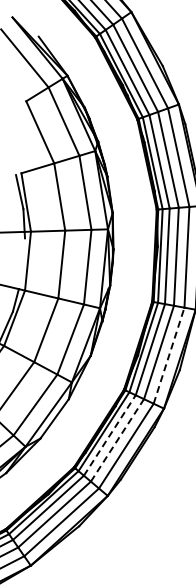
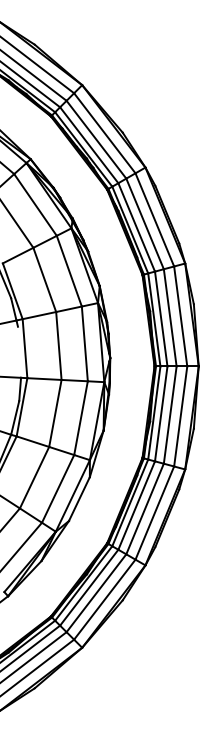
line: (169, 354) -> (180, 415), dashed -> solid
line: (109, 435) -> (136, 505), dashed -> solid
line: (117, 439) -> (145, 508), dashed -> solid

